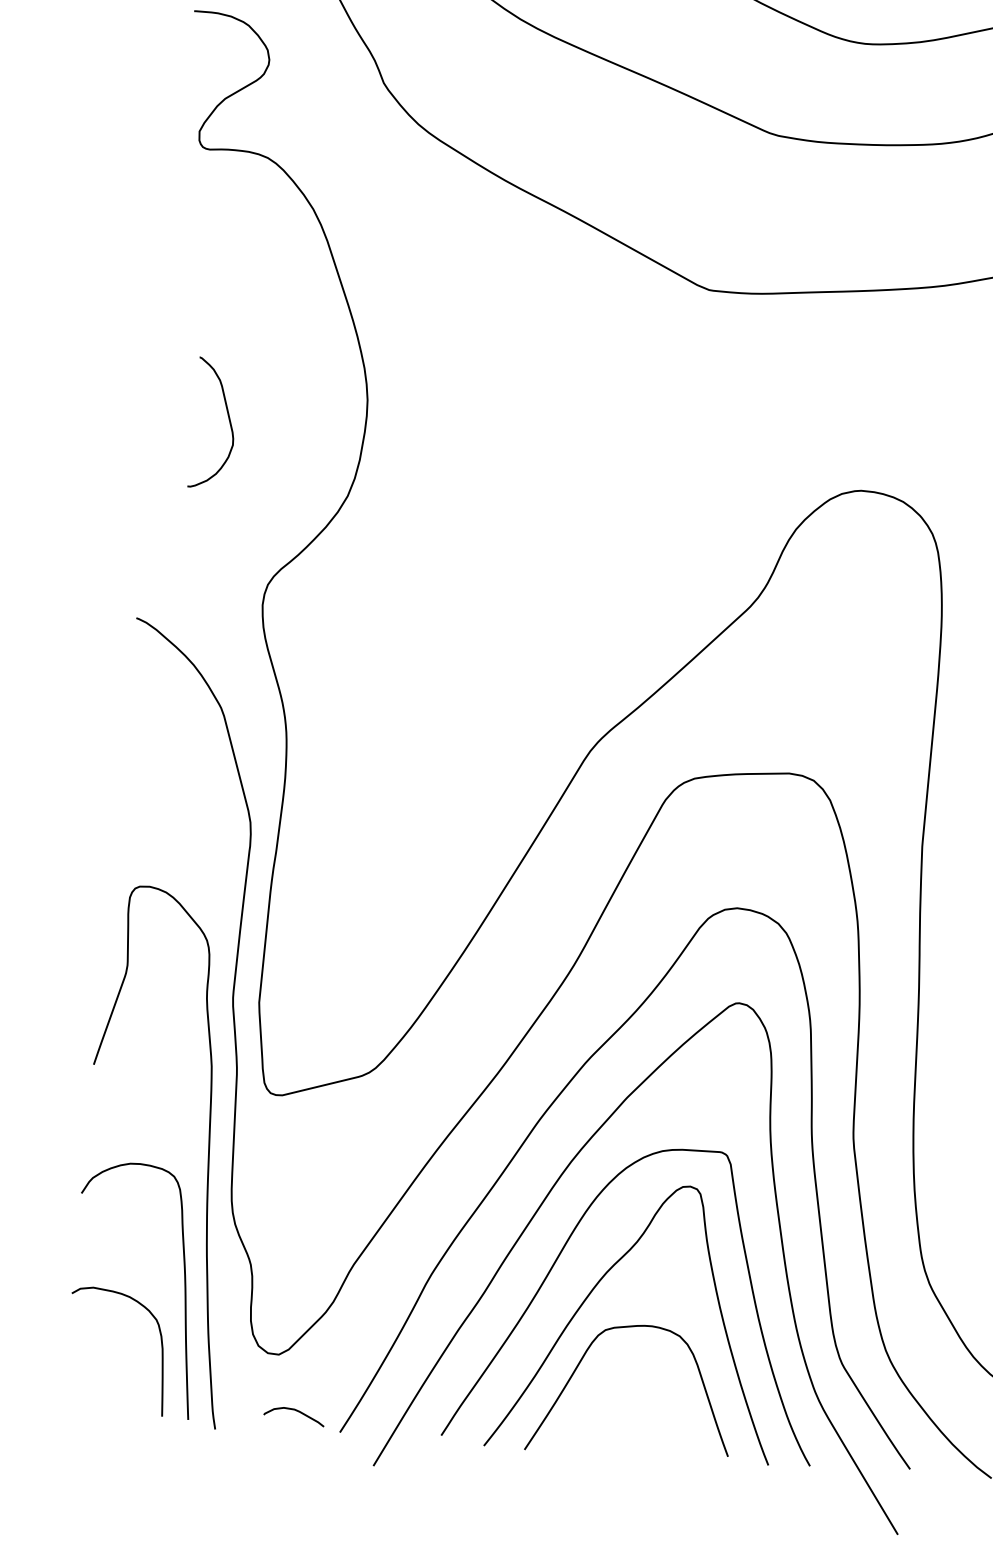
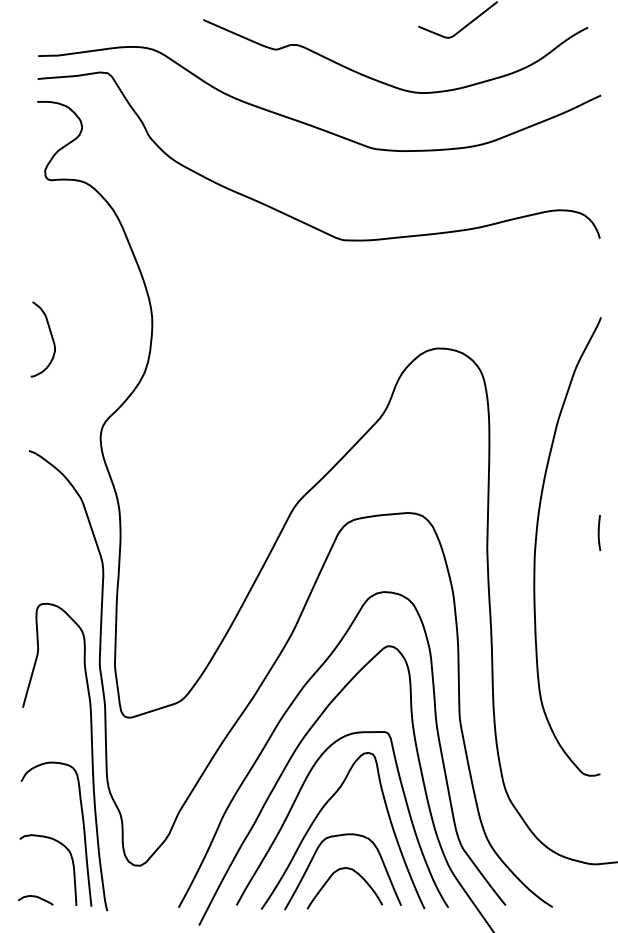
curve: (226, 417) -> (50, 335), moved
curve: (610, 1398) -> (331, 877), added
curve: (297, 1413) -> (37, 898), moved

